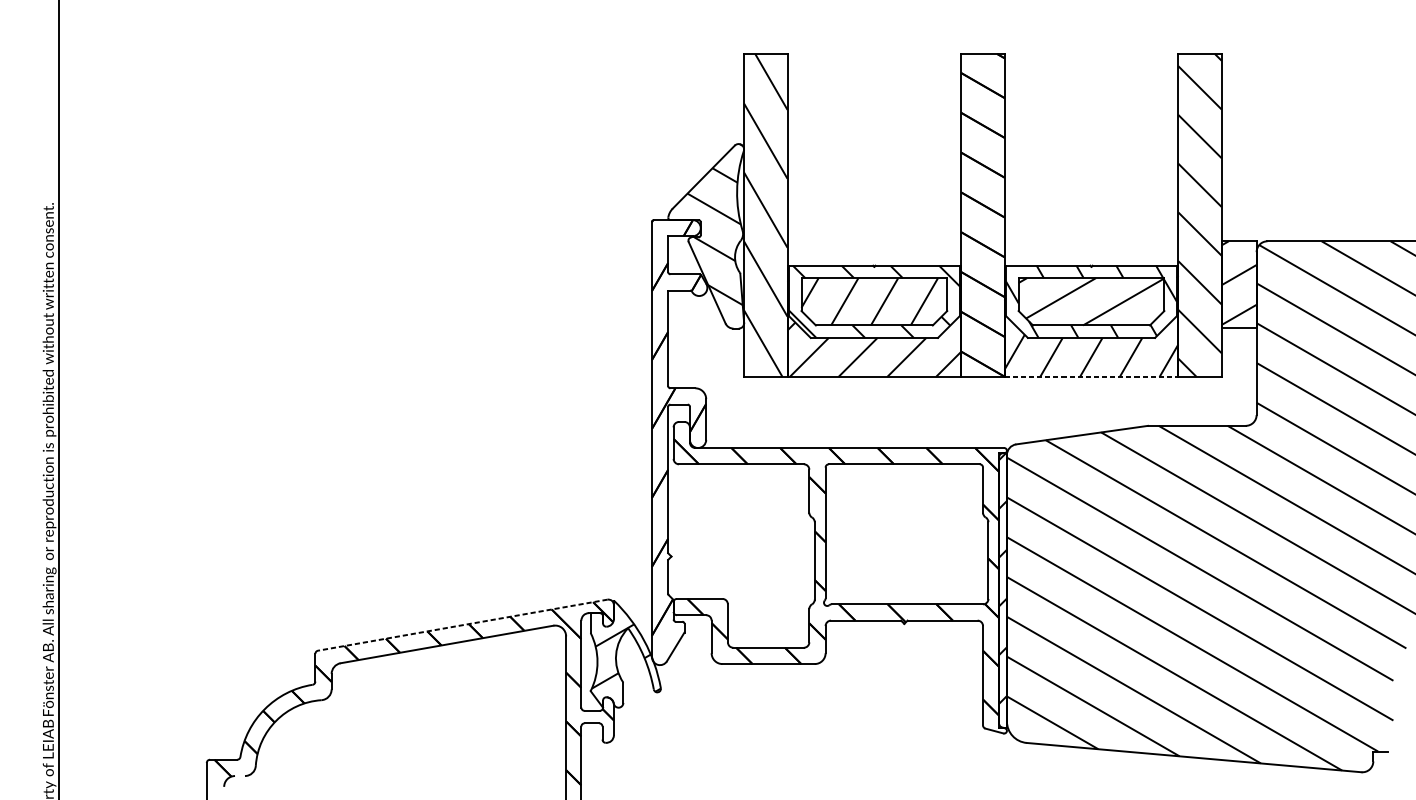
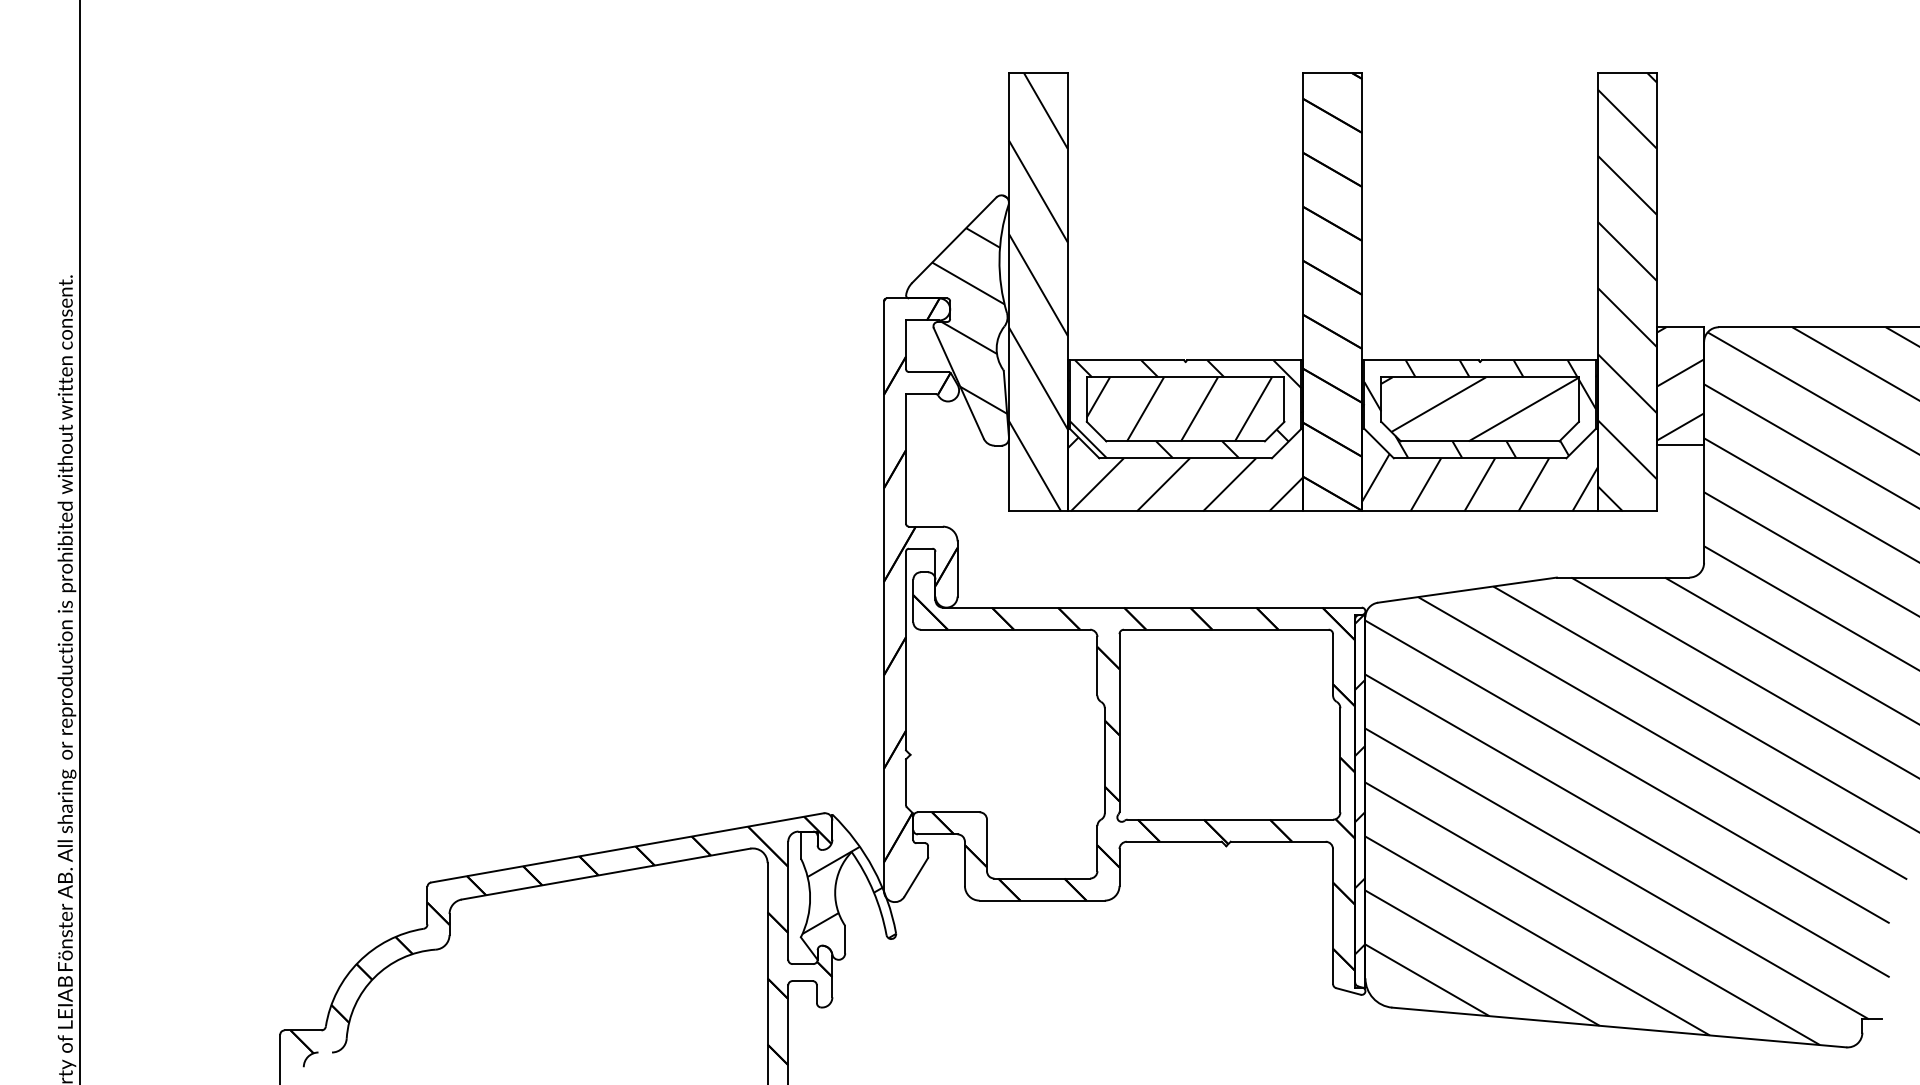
line: (1091, 377) -> (1480, 511), dashed -> solid
line: (462, 625) -> (626, 848), dashed -> solid

